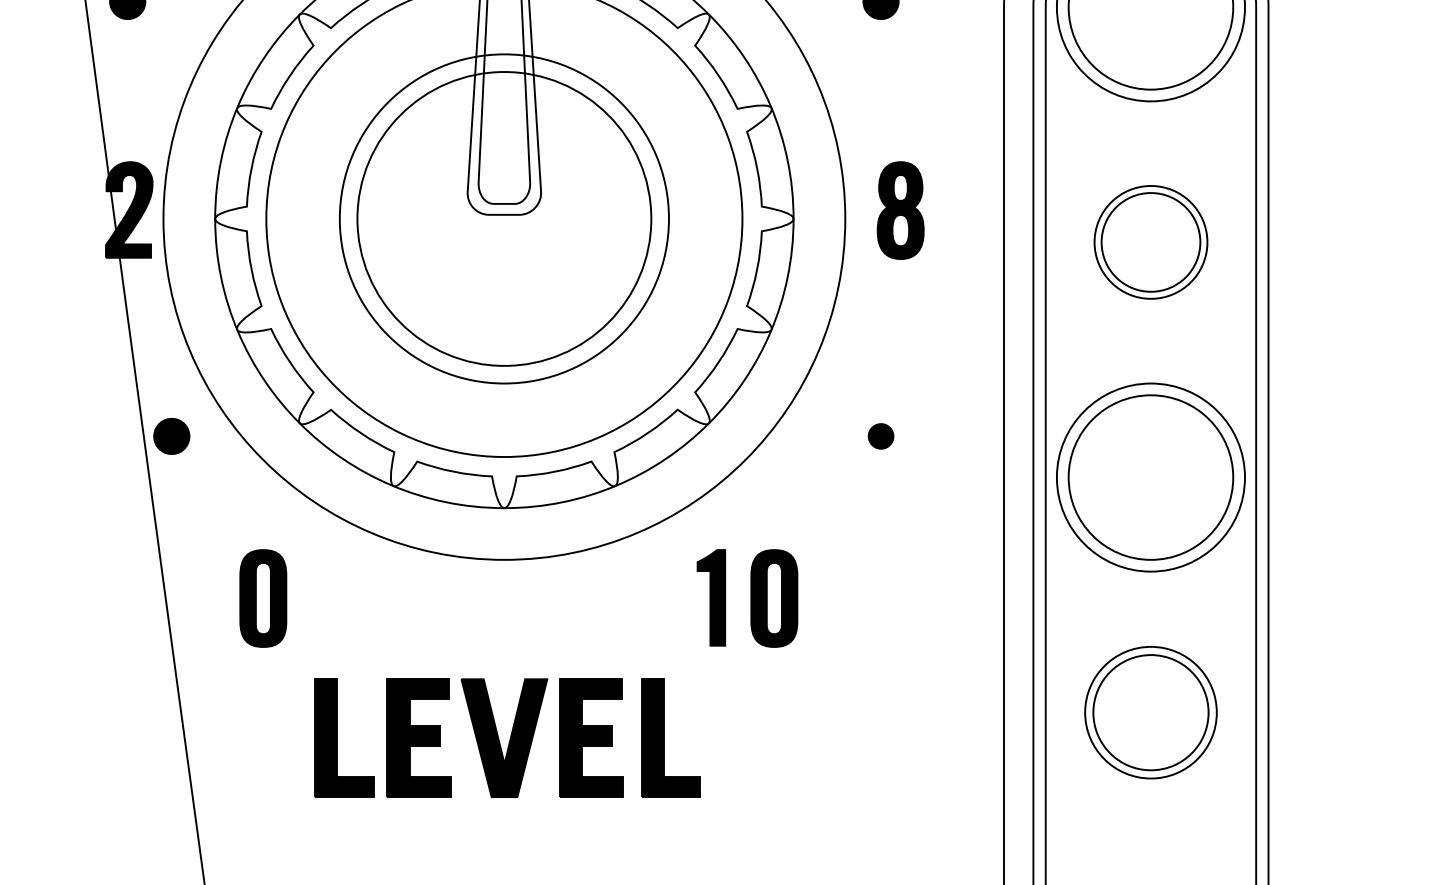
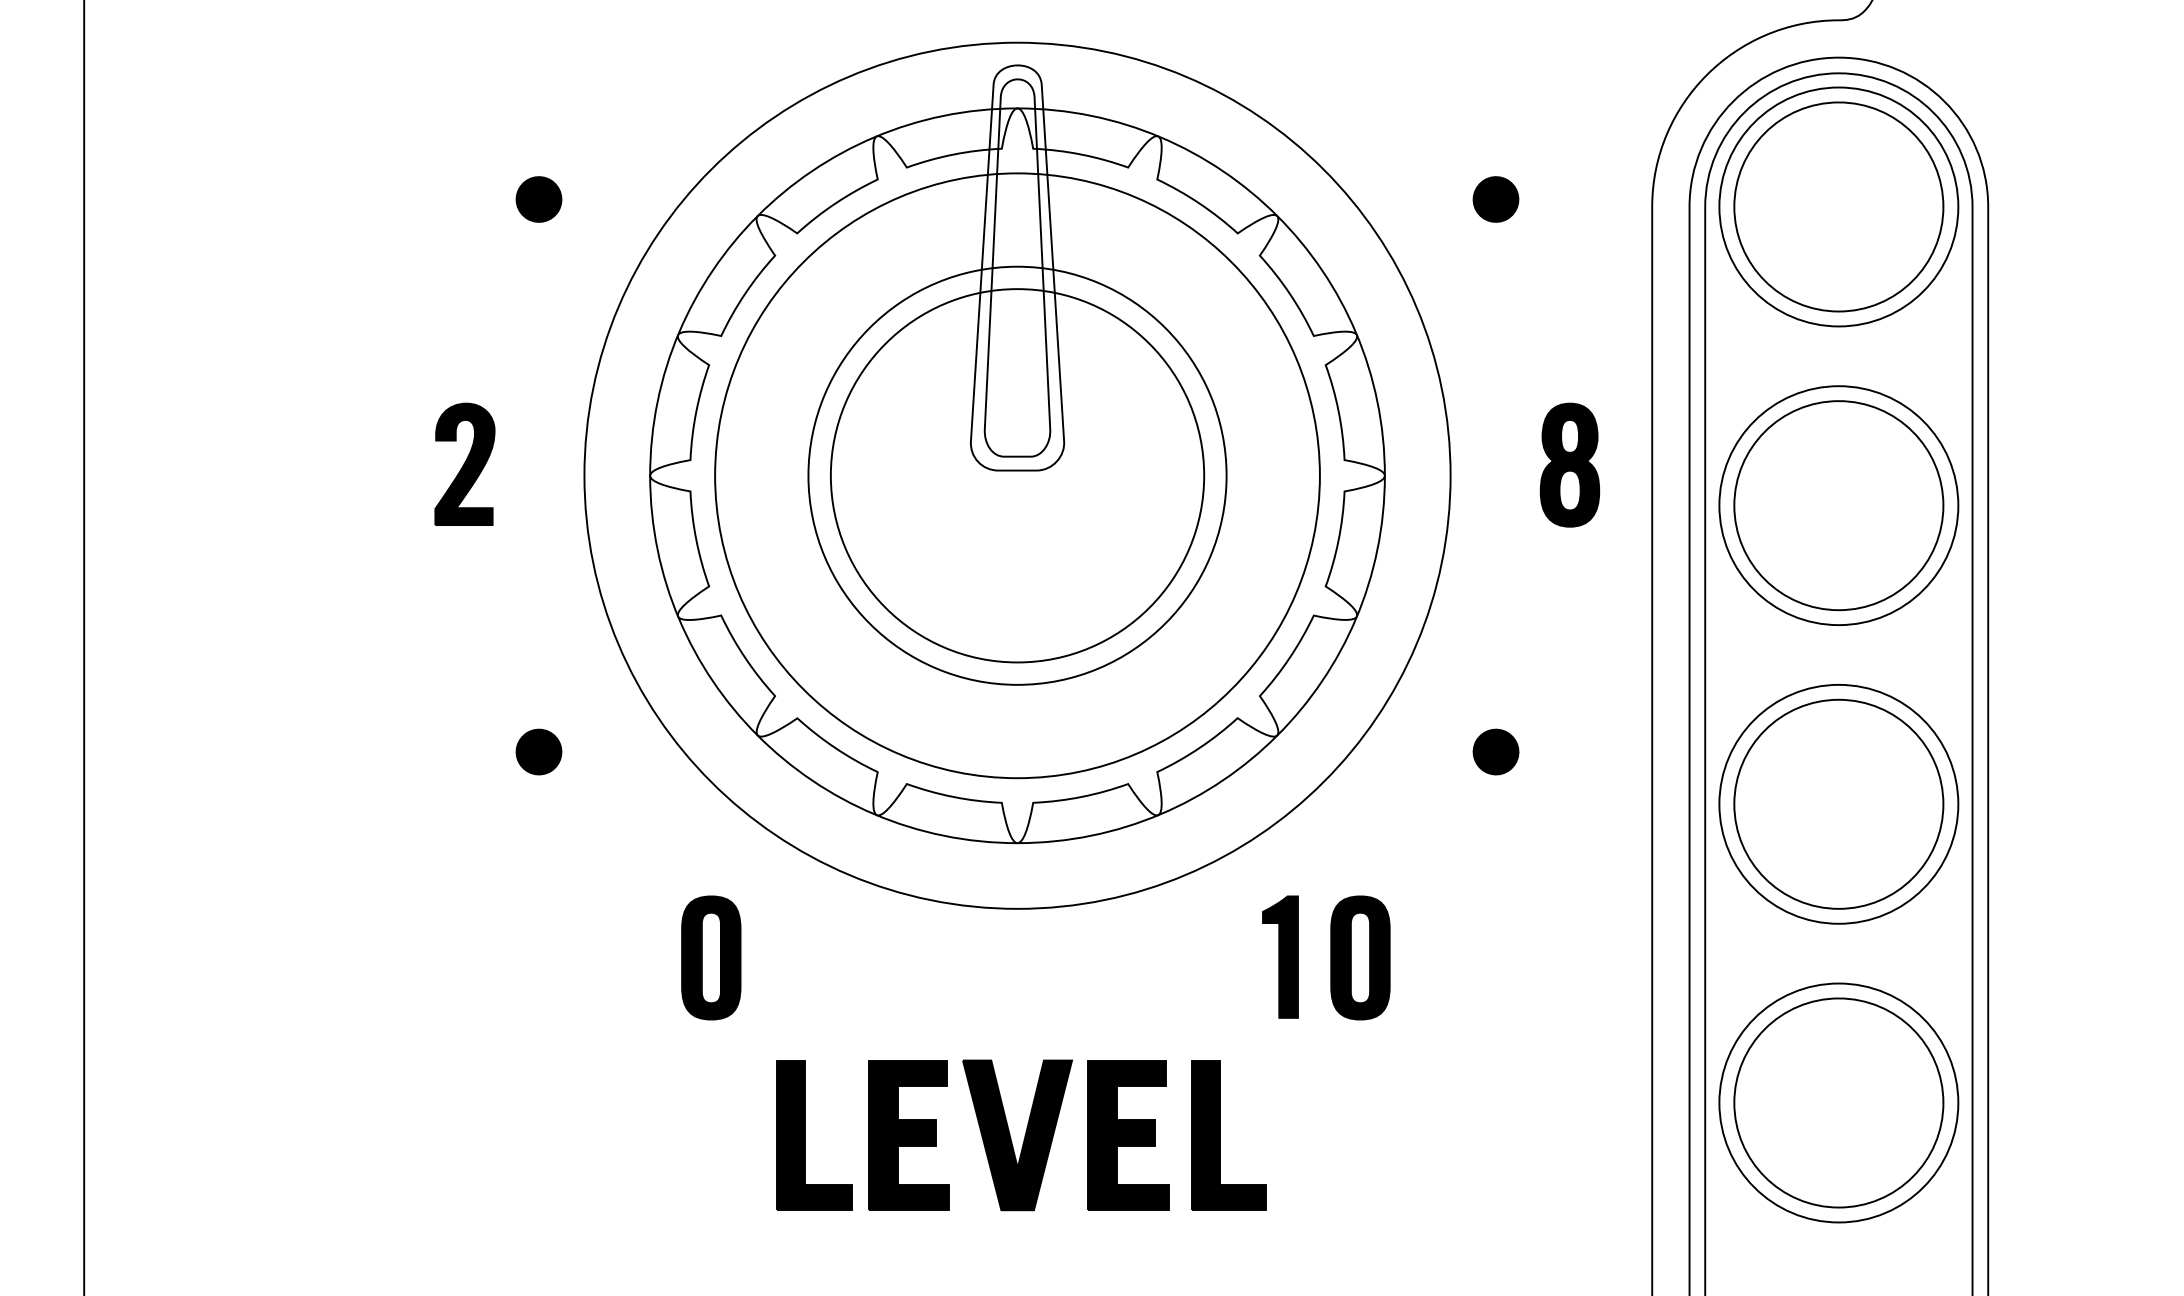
part: (128, 209) -> (464, 463), moved
part: (900, 210) -> (1569, 464), moved
part: (1150, 242) -> (1838, 505), size x1.67
part: (171, 435) -> (538, 751), moved
part: (880, 435) -> (1495, 751), size x1.43
part: (1150, 712) -> (1838, 1102), size x1.43

